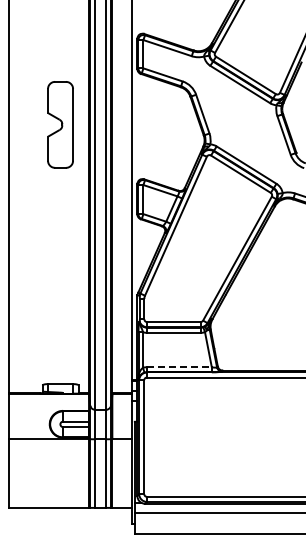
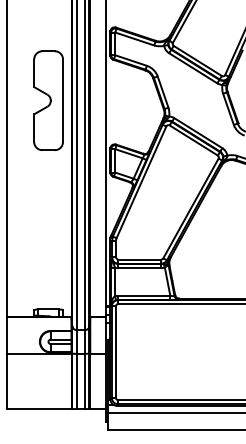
part: (60, 124) -> (48, 100), size x1.43
line: (179, 367) -> (144, 296), dashed -> solid

